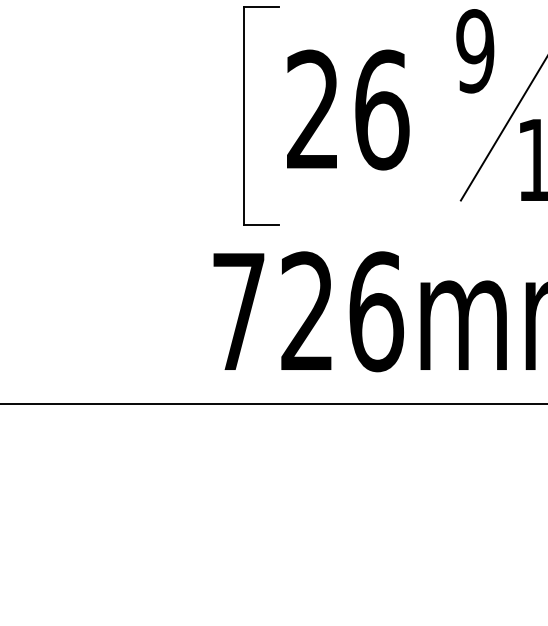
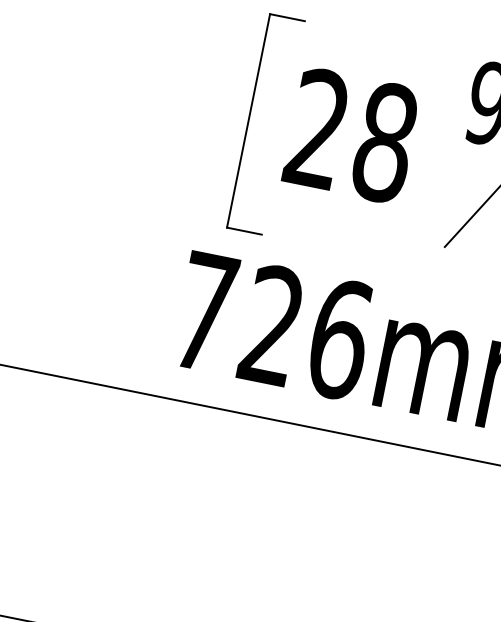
text: (382, 109) -> (385, 142), 26 -> 28

